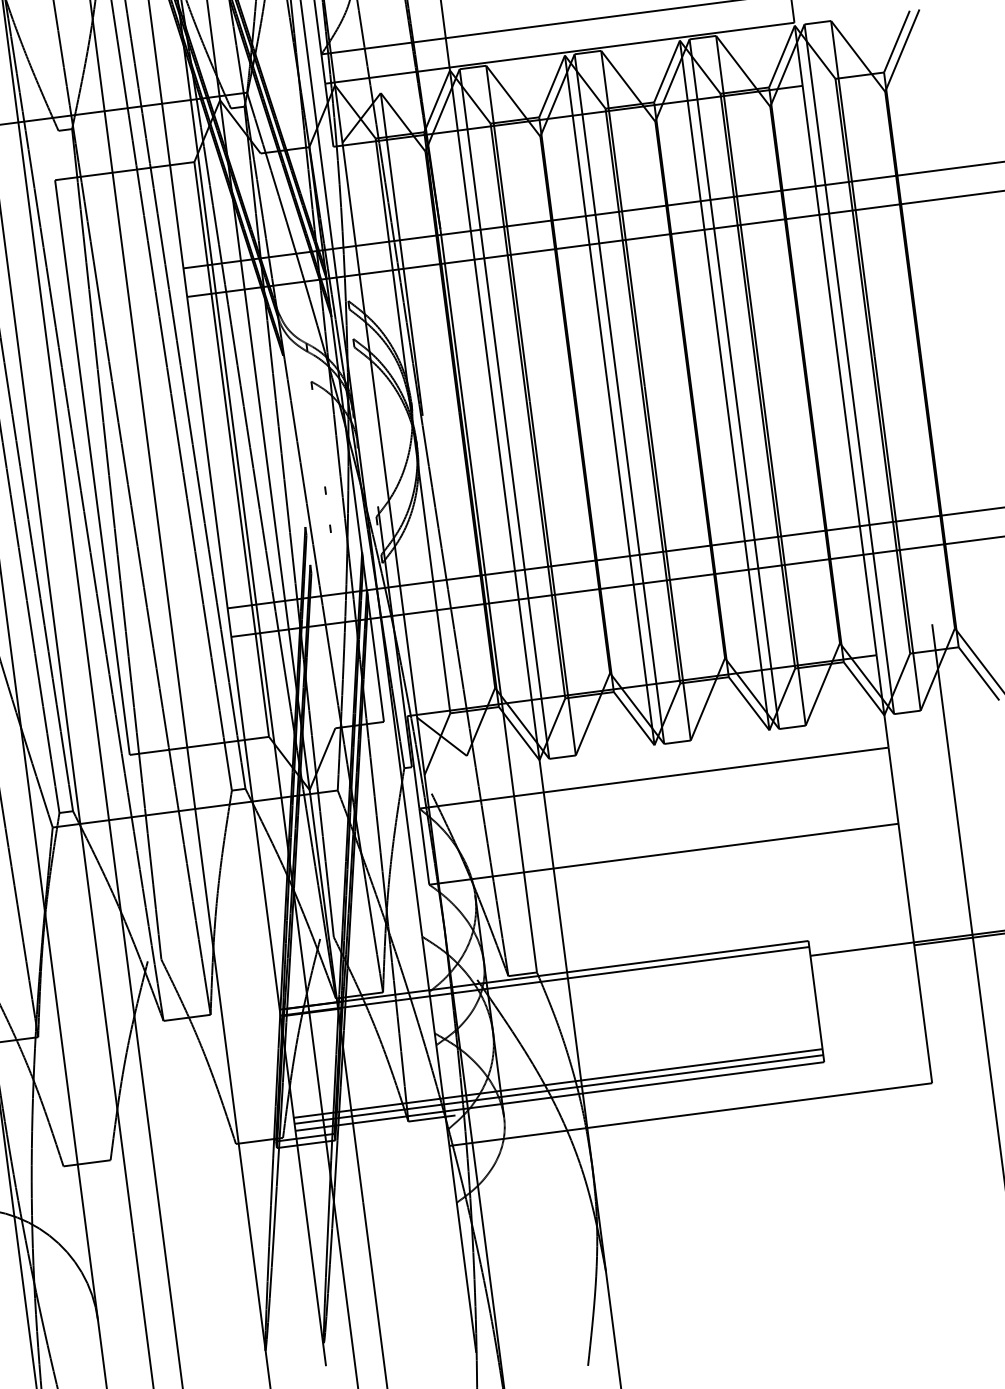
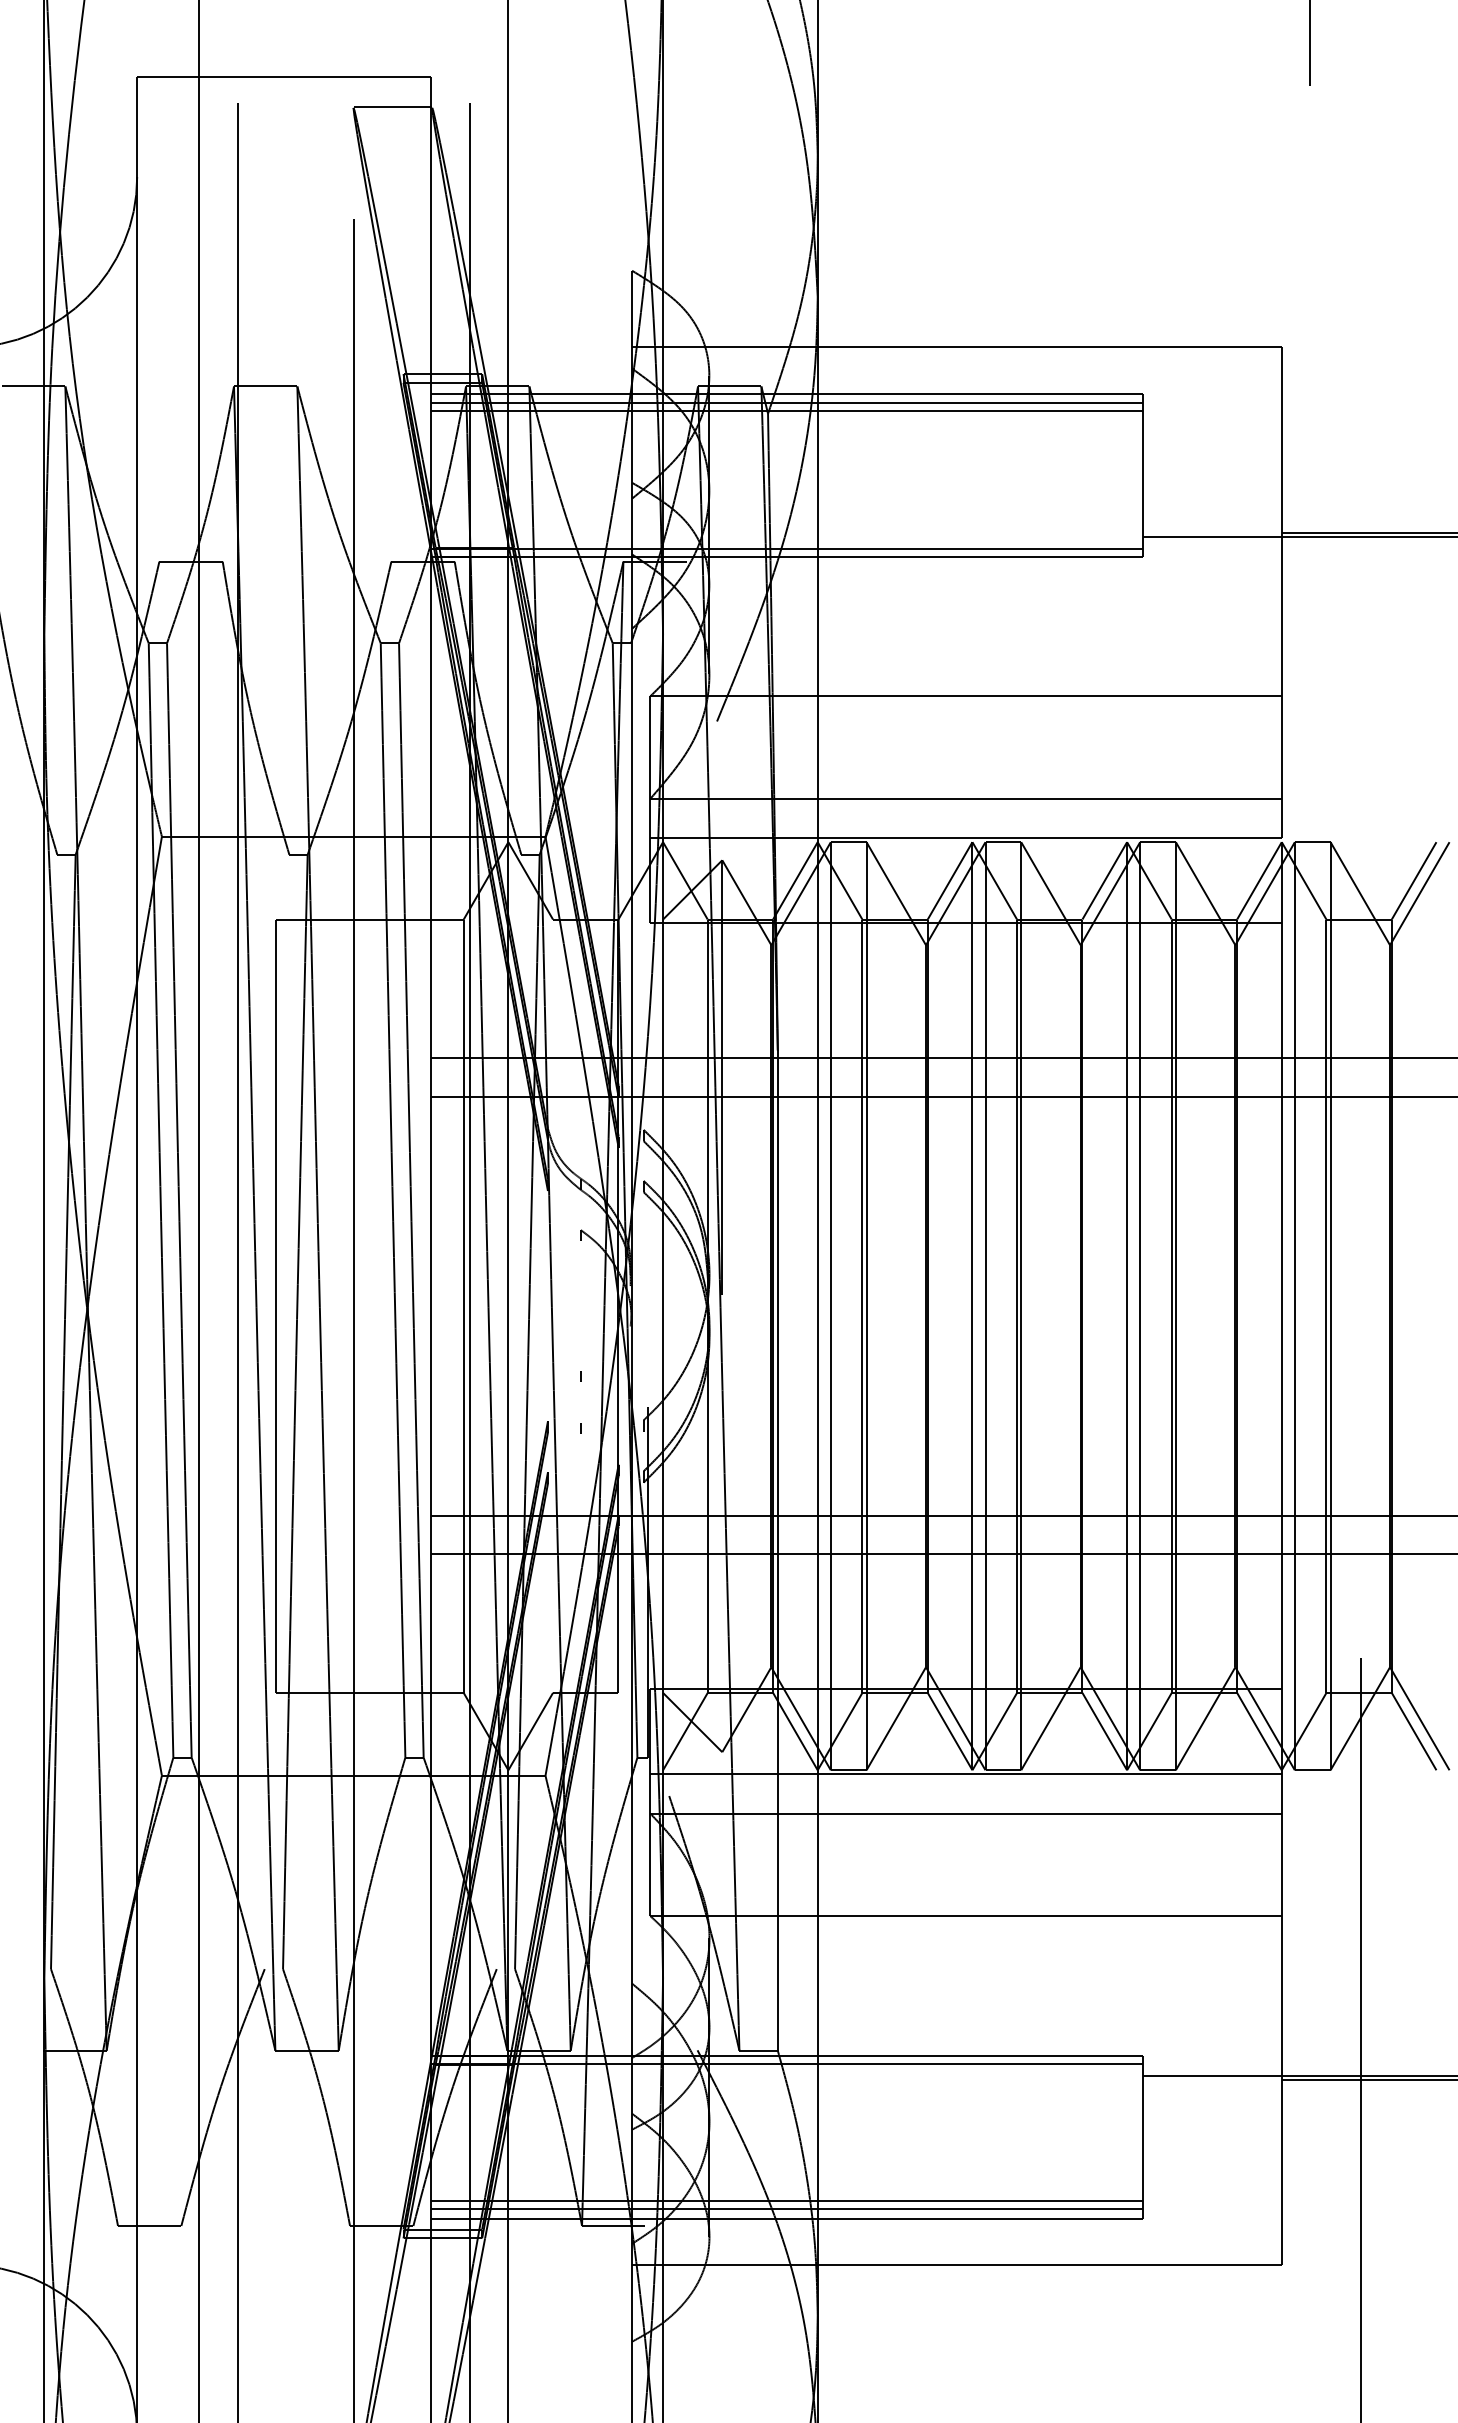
line: (649, 749) -> (965, 1774), added

